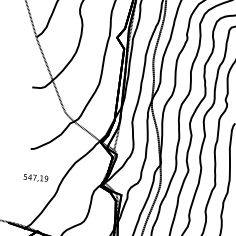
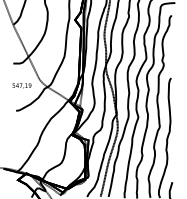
text: (35, 177) -> (21, 85), moved

